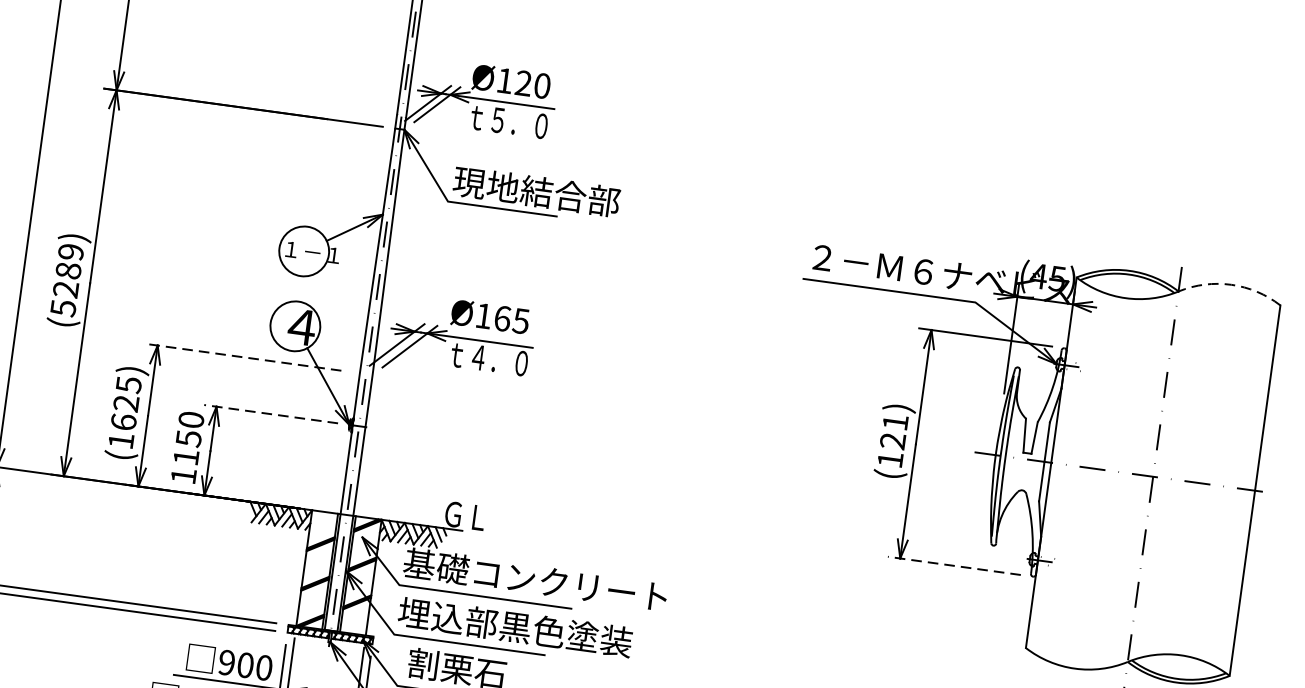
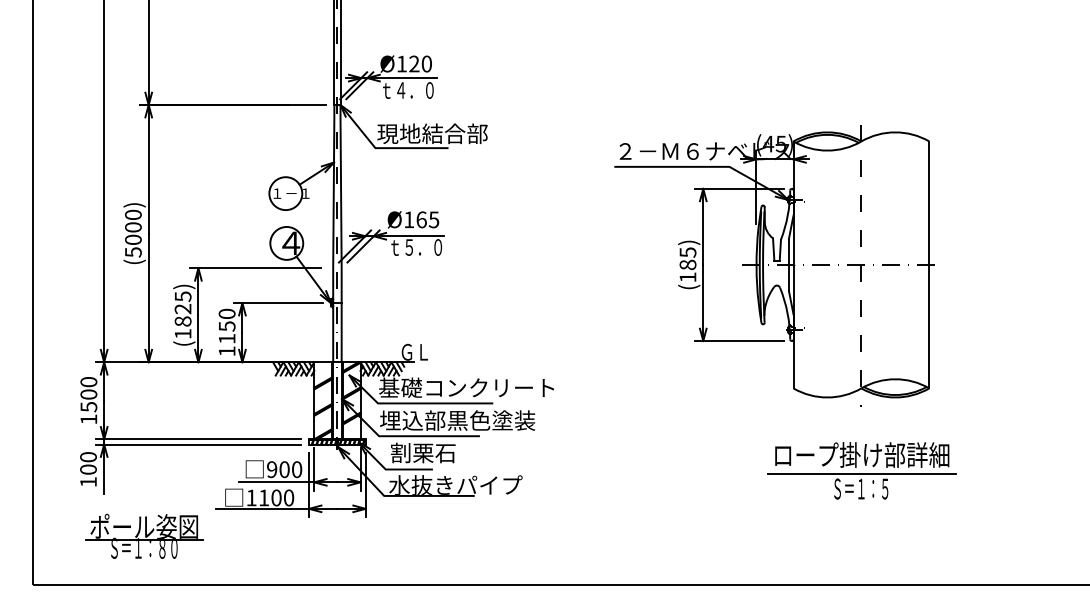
text: (498, 120) -> (401, 90), ｔ５．０ -> ｔ４．０
text: (68, 269) -> (133, 226), (5289) -> (5000)
arc: (1231, 285) -> (895, 132), dashed -> solid
line: (243, 357) -> (255, 268), dashed -> solid
text: (478, 357) -> (409, 247), ｔ４．０ -> ｔ５．０
line: (270, 414) -> (278, 303), dashed -> solid
text: (122, 422) -> (182, 321), (1625) -> (1825)
text: (893, 431) -> (687, 258), (121) -> (185)
line: (953, 566) -> (738, 341), dashed -> solid

